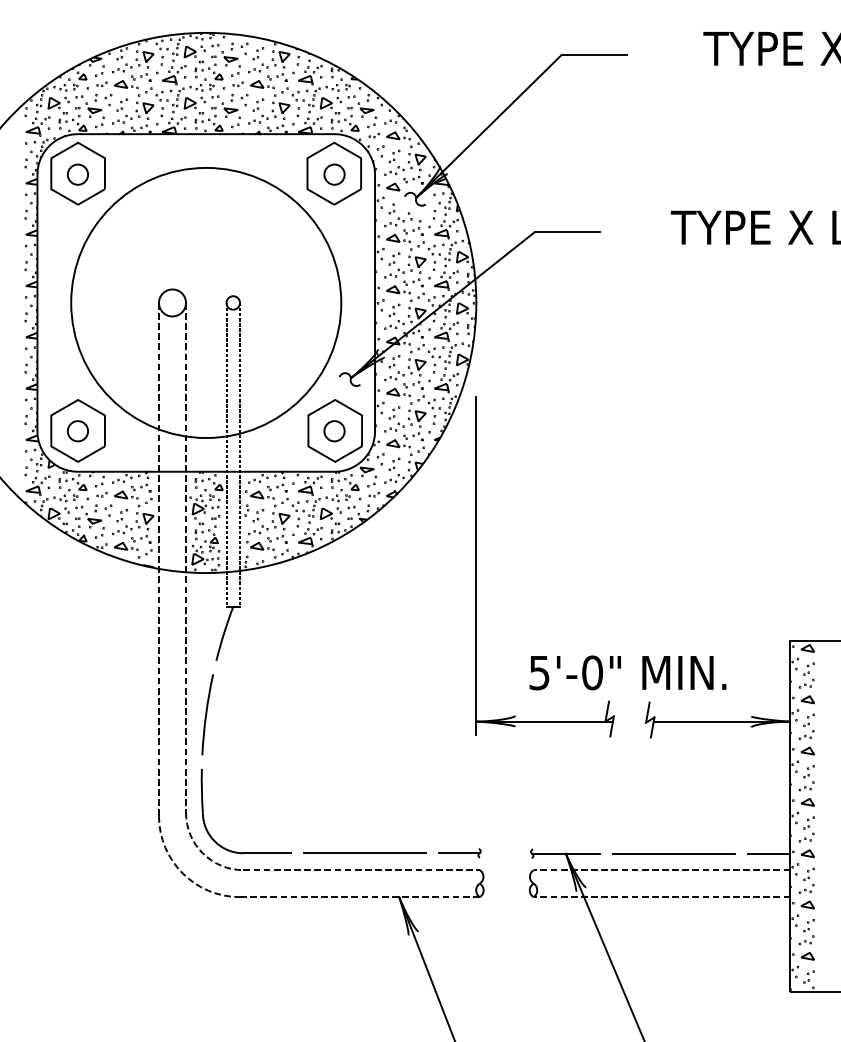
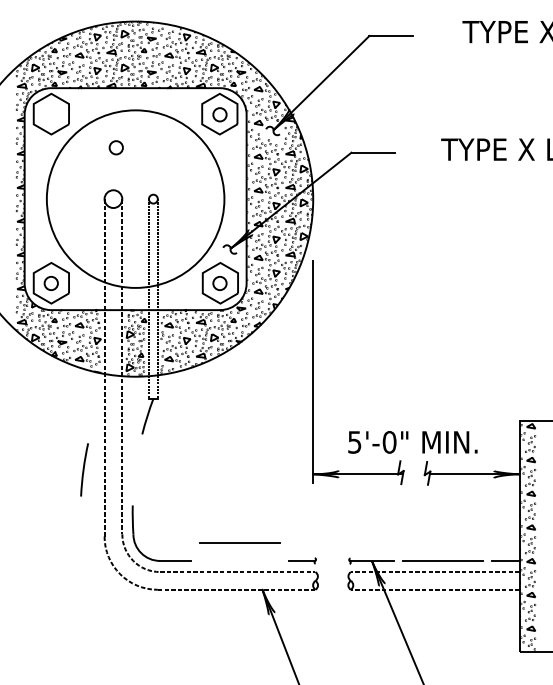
circle: (76, 174) -> (115, 147), moved
arc: (207, 714) -> (84, 469), moved
line: (364, 852) -> (239, 542), moved

